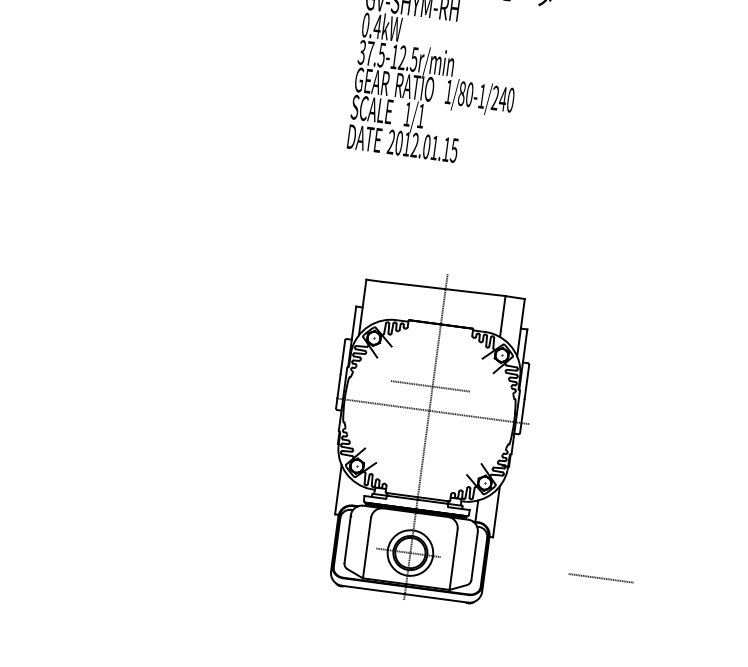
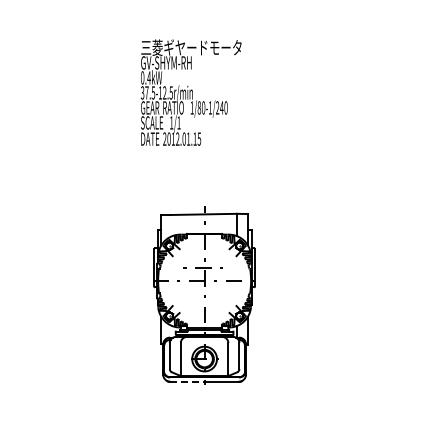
line: (607, 578) -> (312, 358), removed
line: (373, 589) -> (187, 381), solid -> dashed

